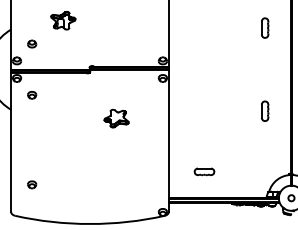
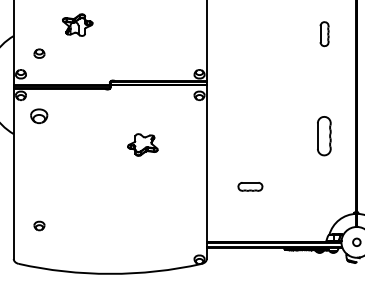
part: (32, 95) -> (39, 116), size x1.6
part: (265, 110) -> (325, 134), size x1.6
part: (204, 171) -> (250, 186), moved

